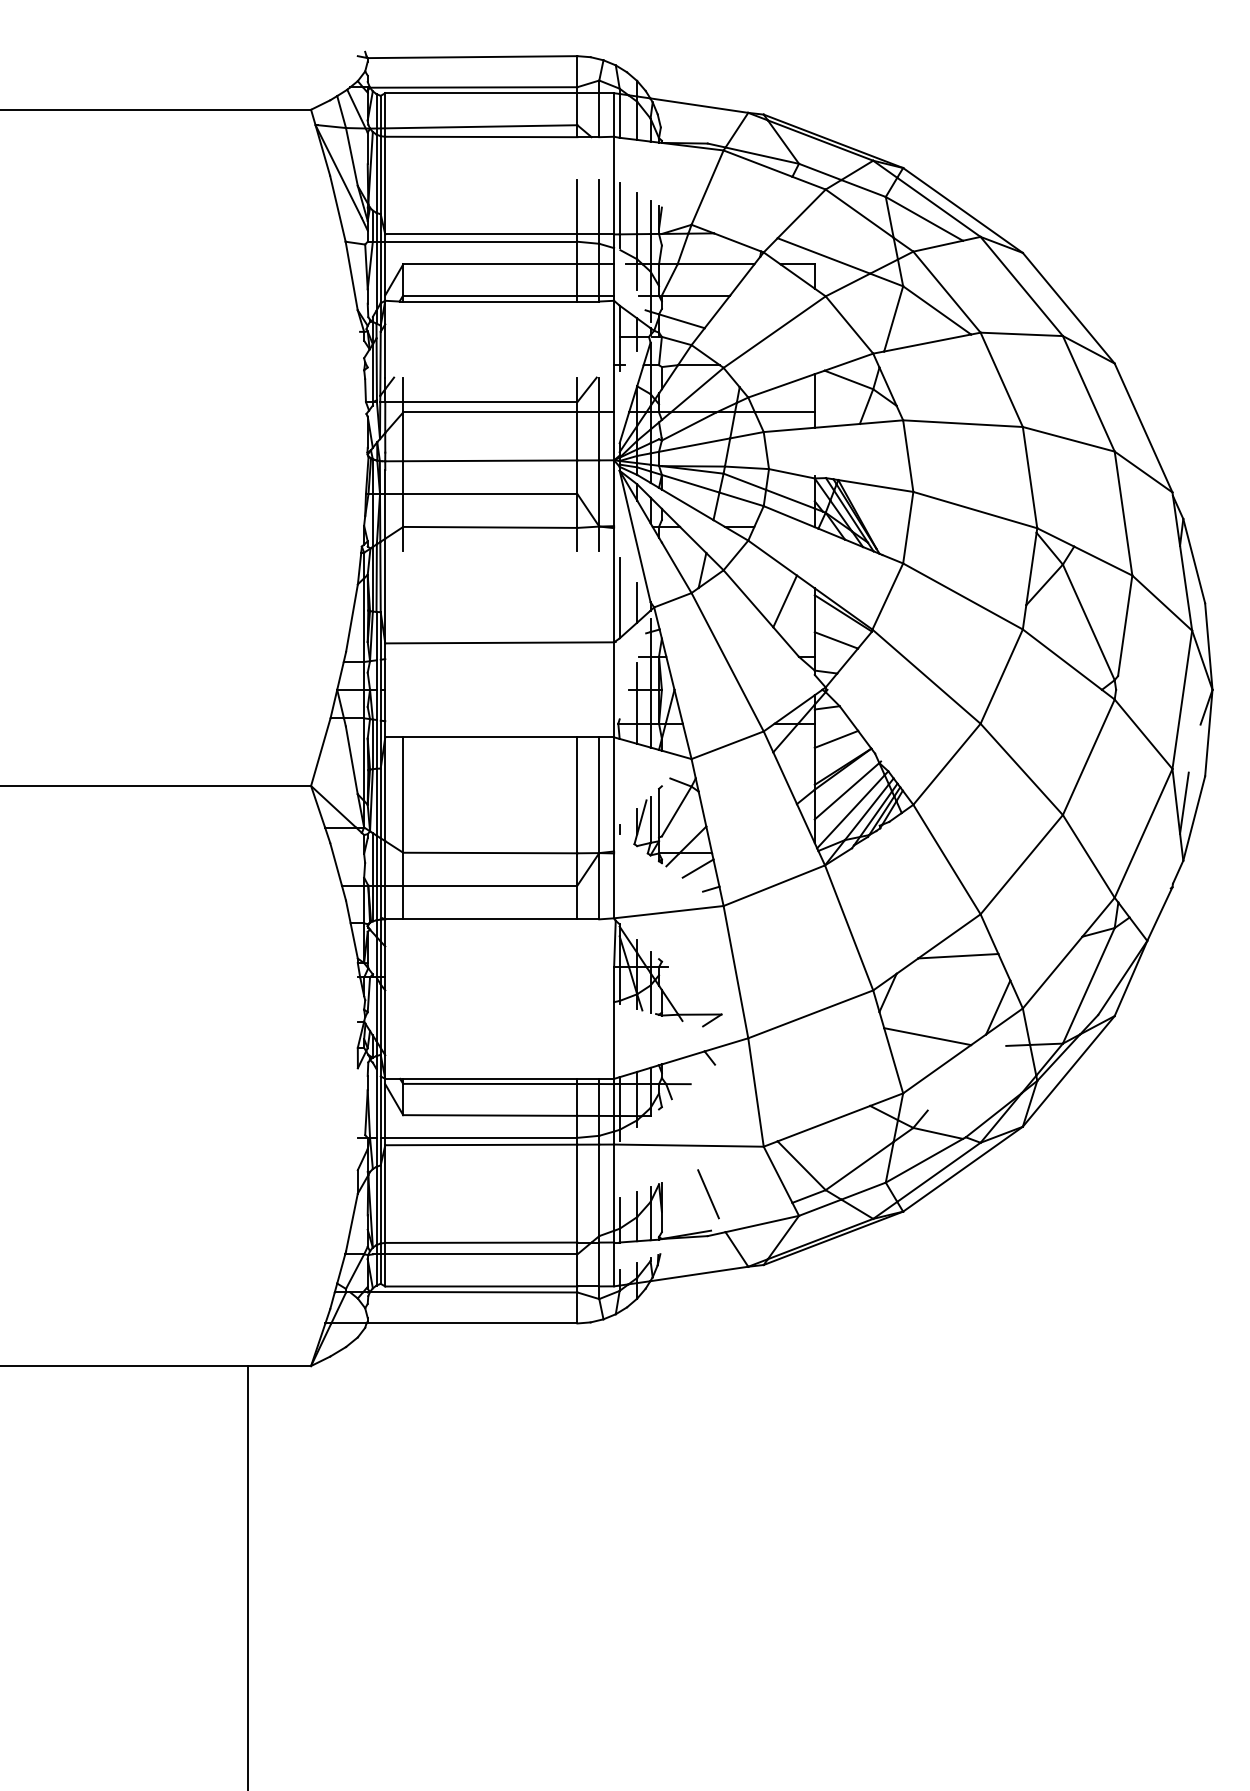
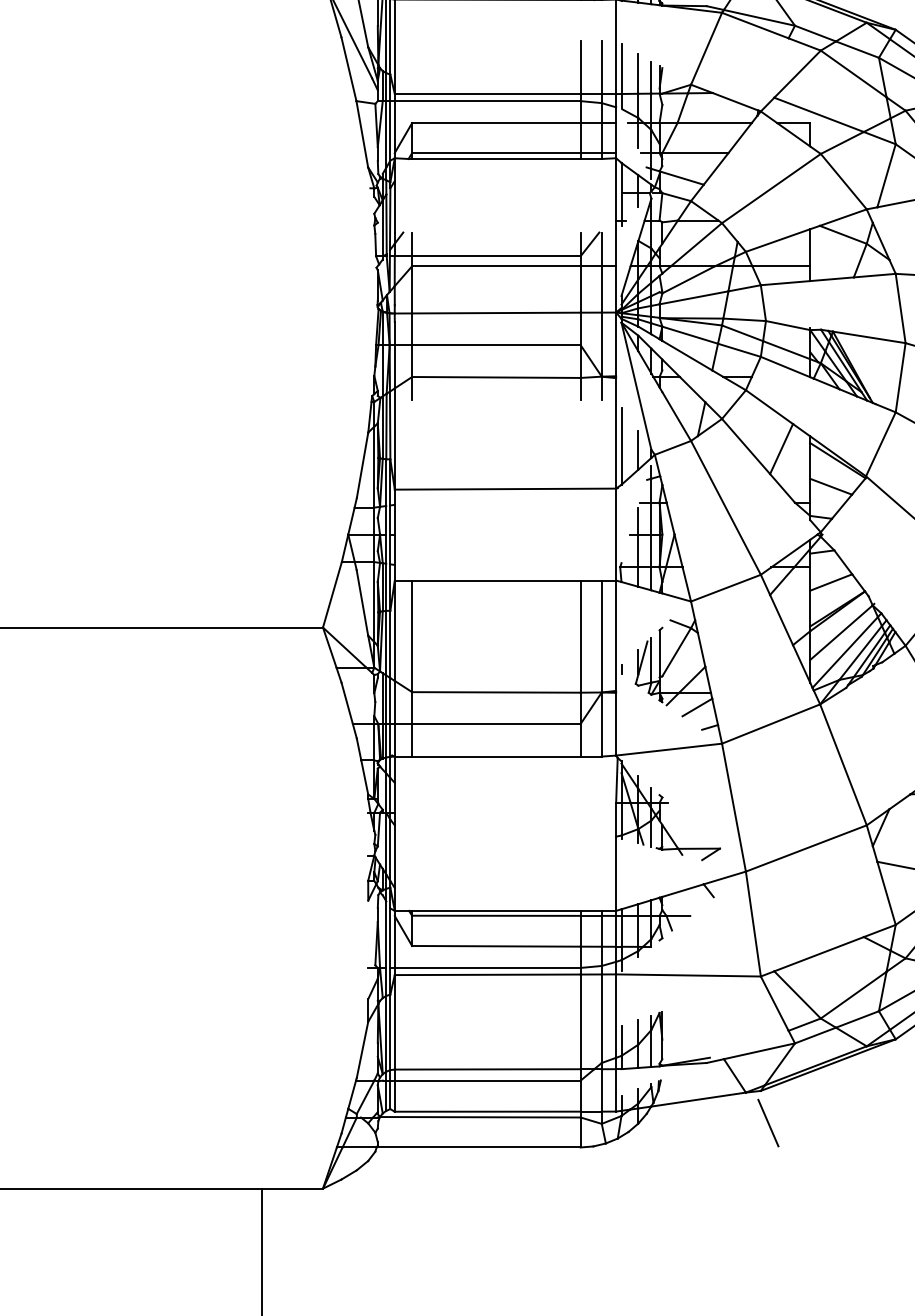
line: (708, 1194) -> (768, 1123), moved

